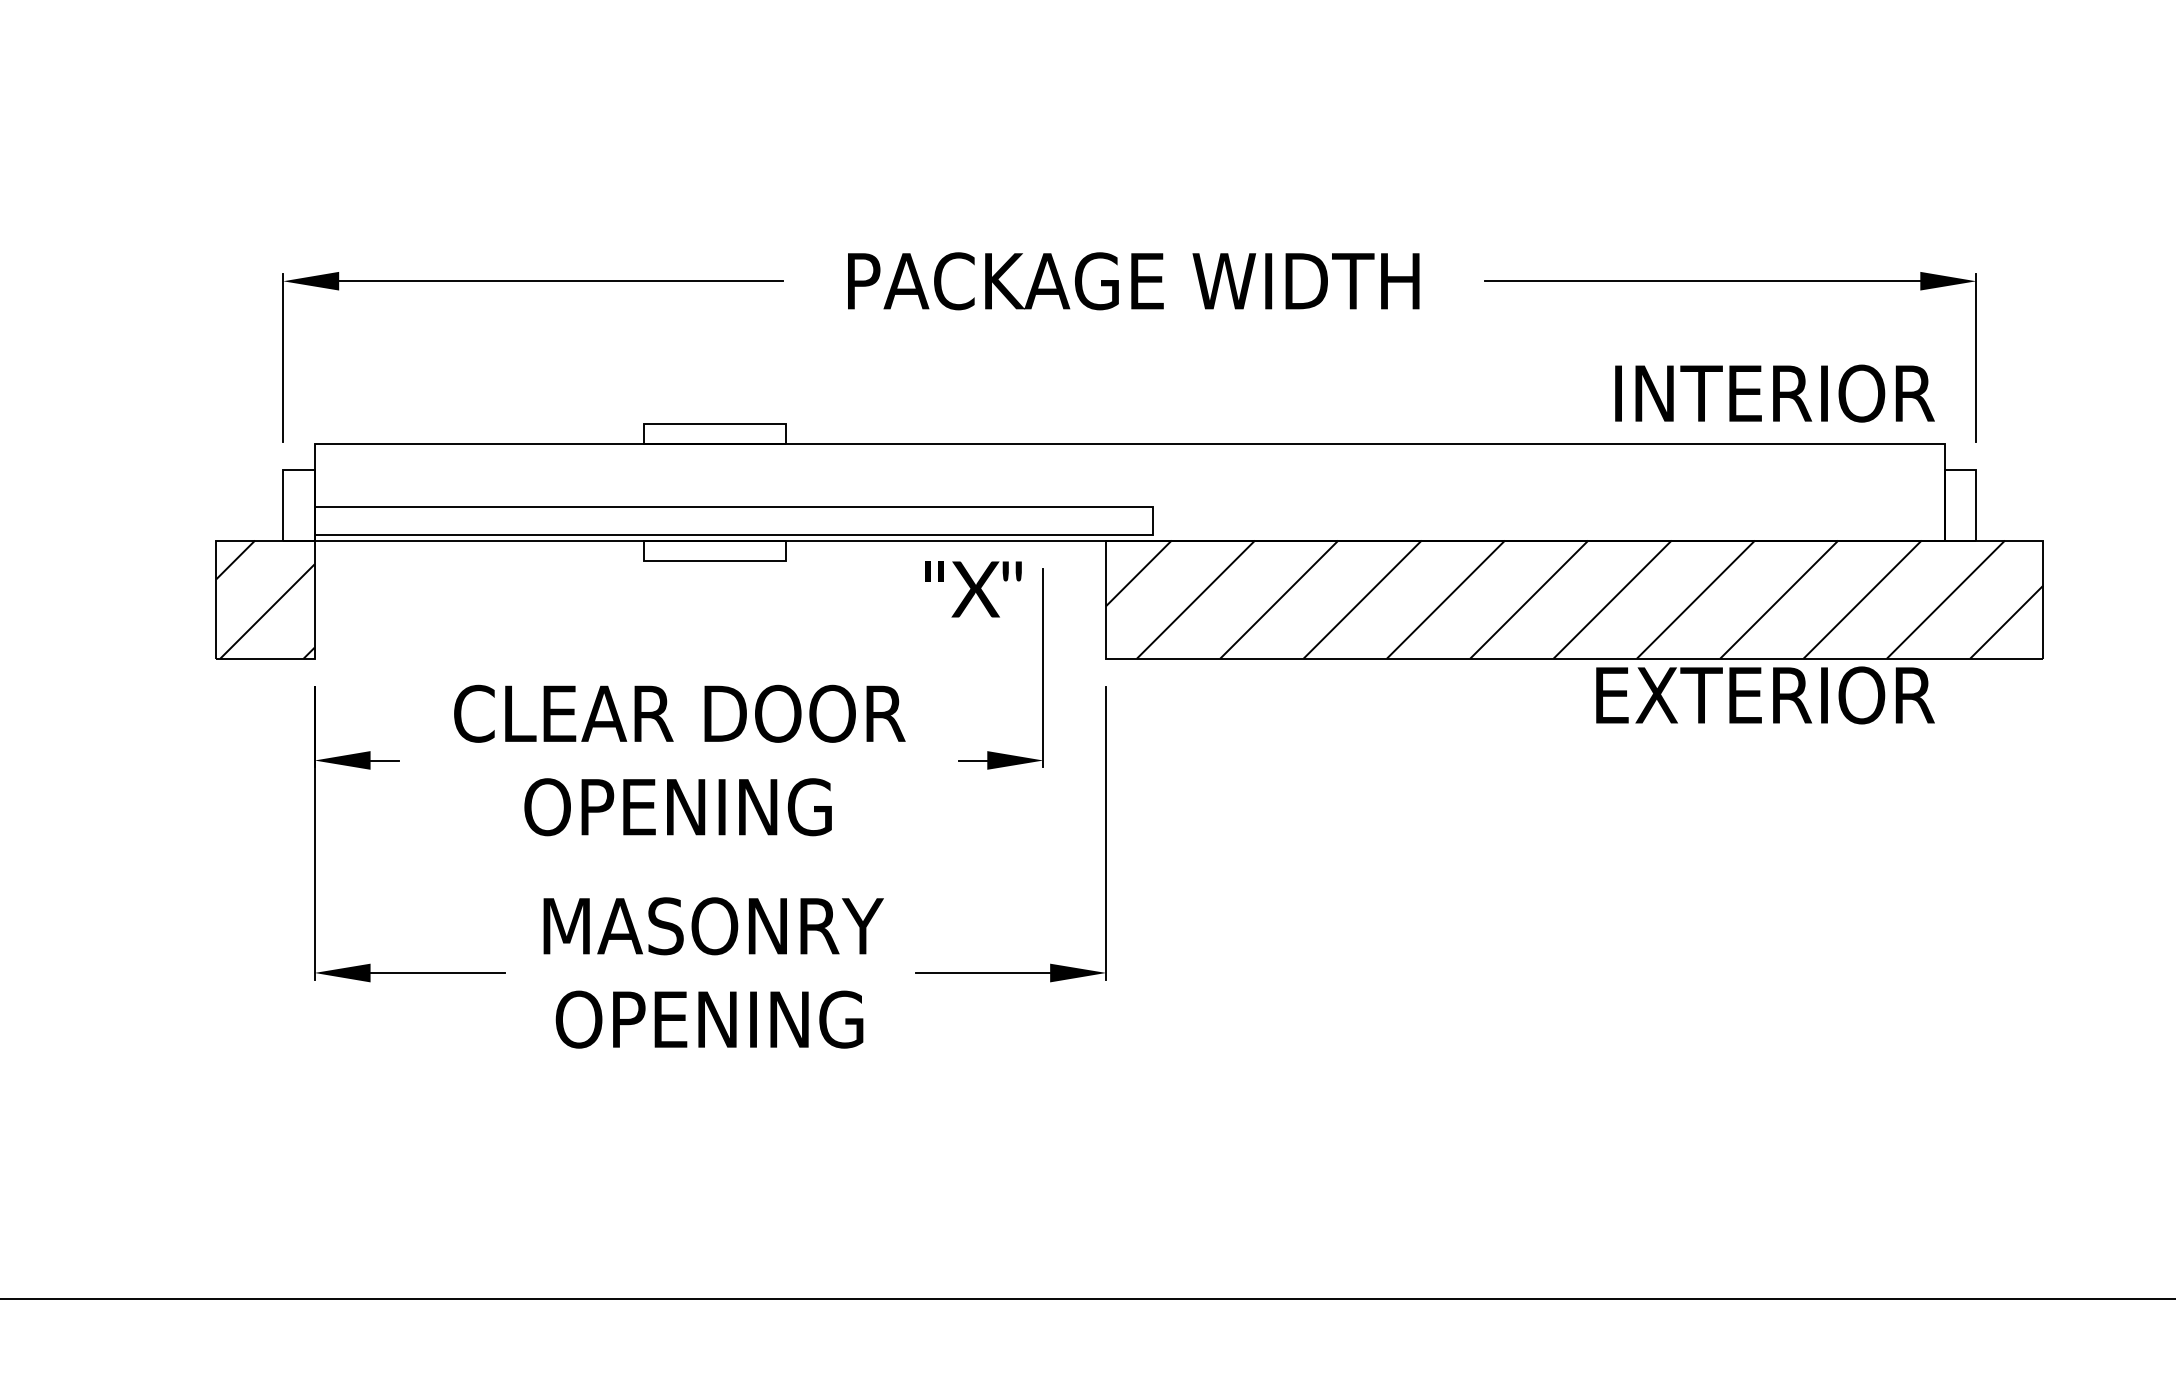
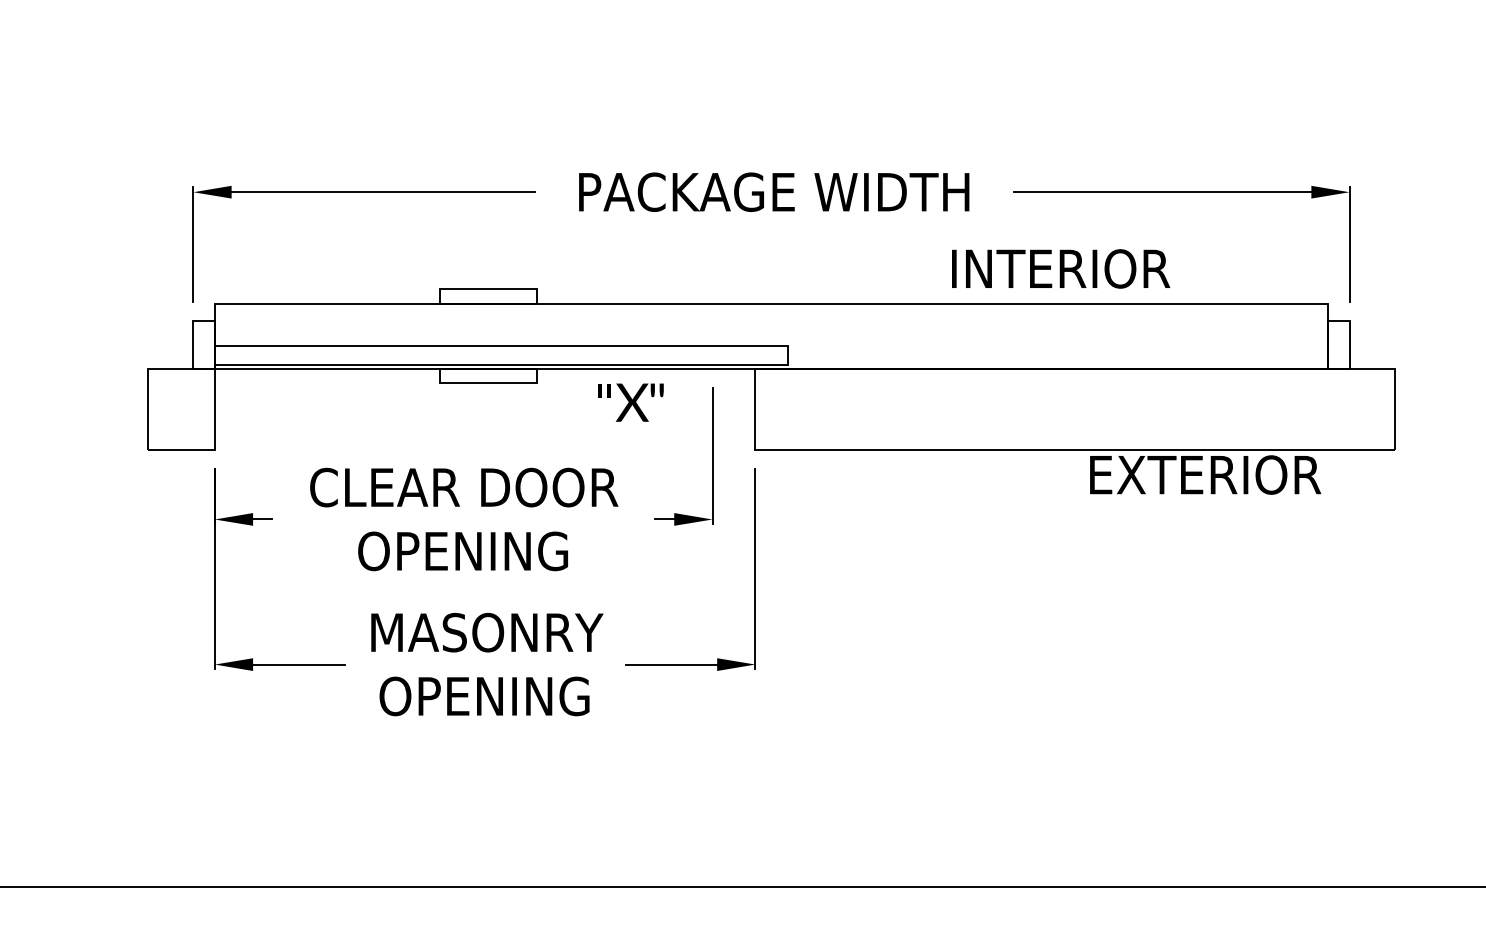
text: (1775, 392) -> (1061, 268), moved
text: (973, 589) -> (630, 402), moved
hatch: (264, 599) -> (180, 409), removed
hatch: (1574, 599) -> (1075, 409), removed

